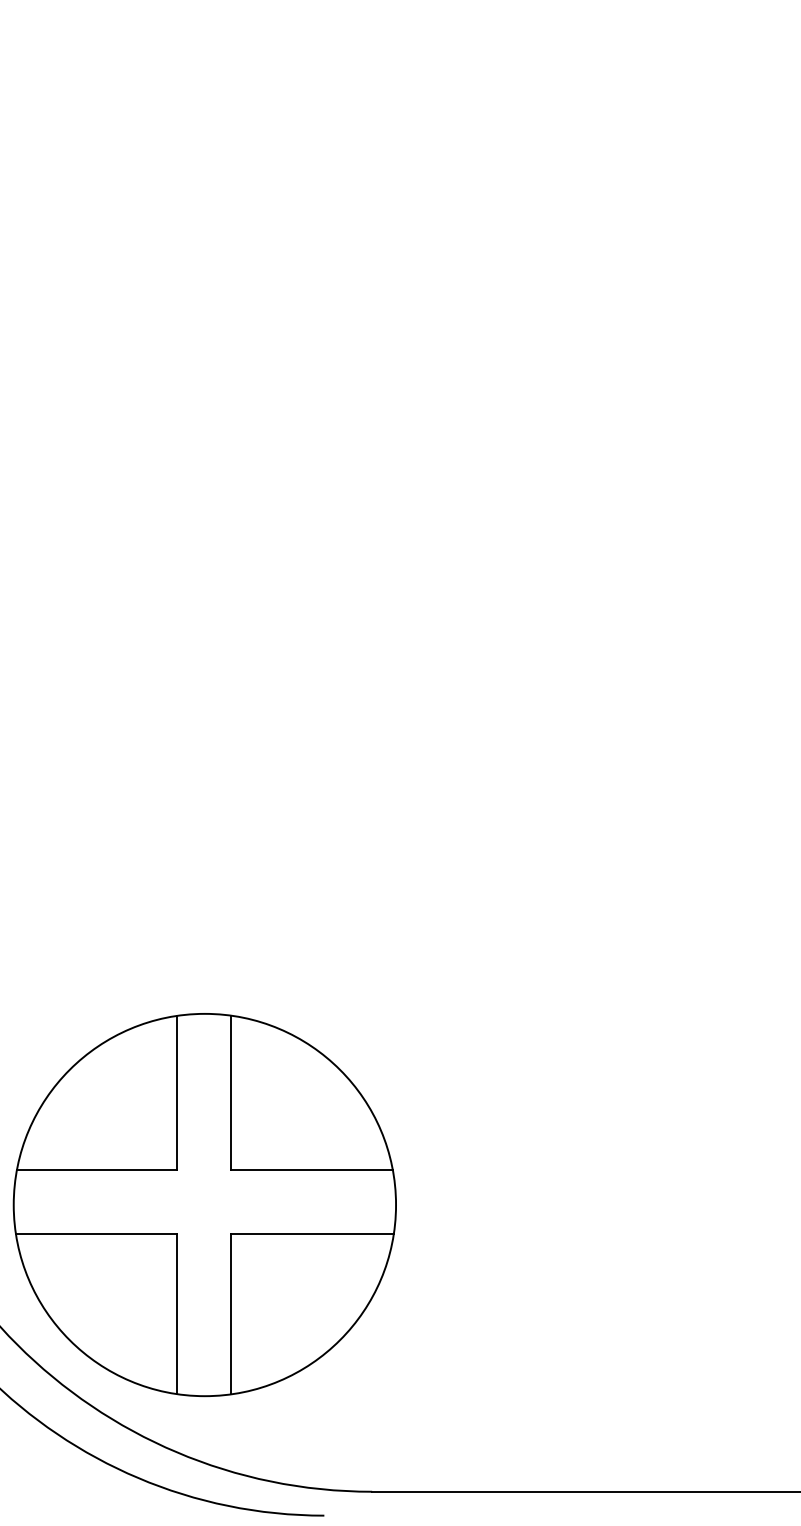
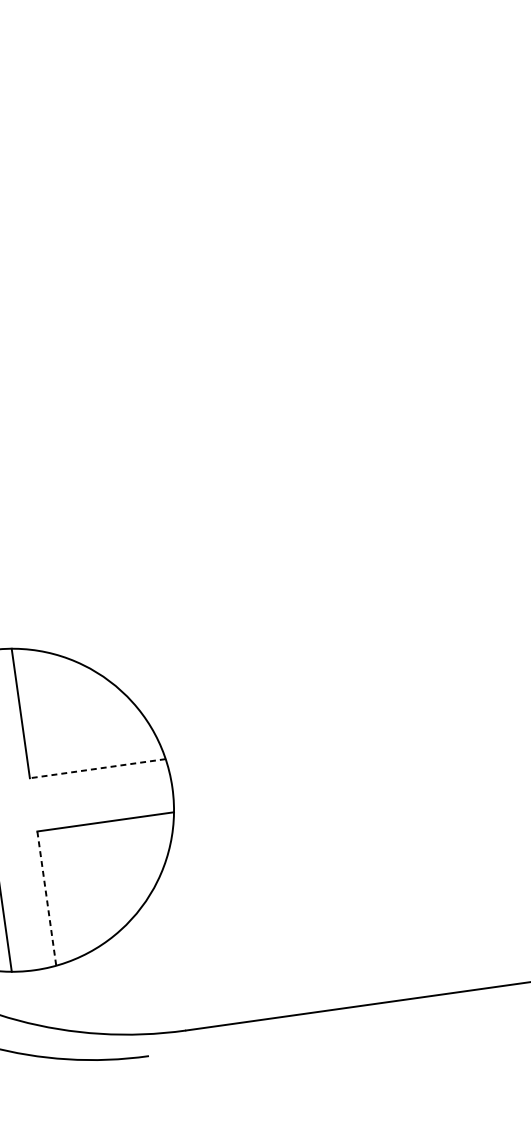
line: (311, 1170) -> (97, 768), solid -> dashed
line: (230, 1314) -> (46, 898), solid -> dashed

